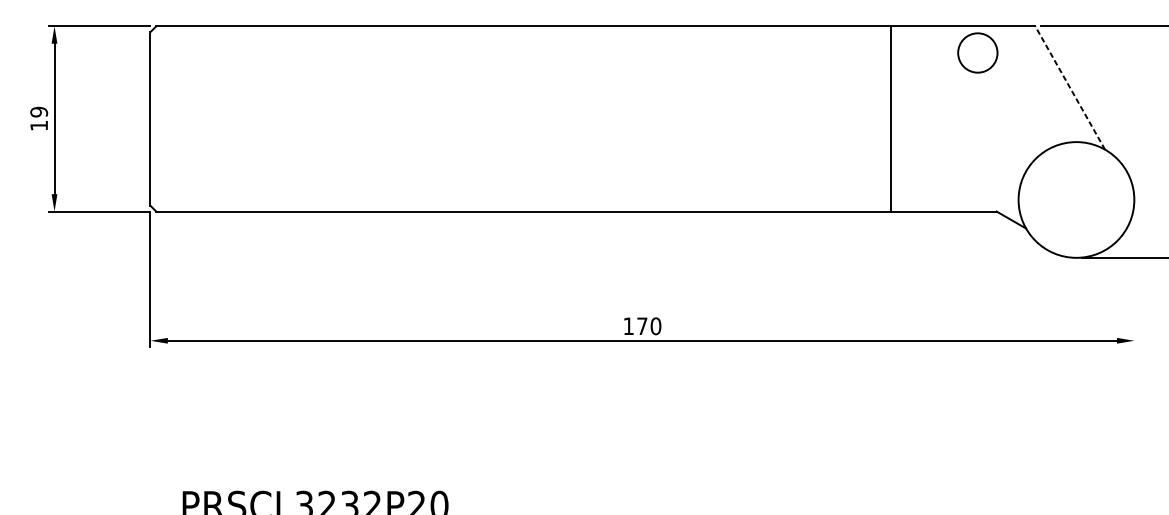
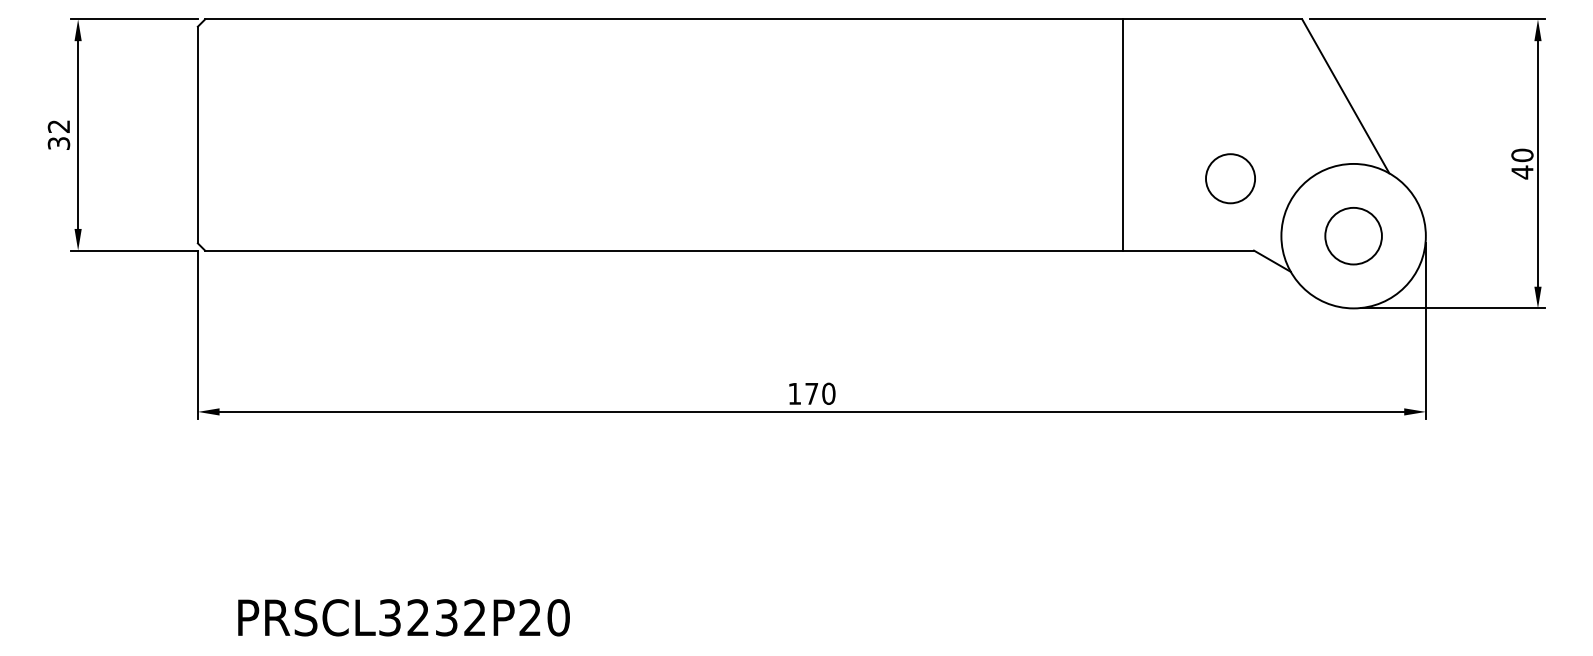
circle: (977, 52) -> (1230, 178), moved
line: (1069, 87) -> (1345, 95), dashed -> solid
text: (38, 118) -> (58, 134), 19 -> 32
circle: (1076, 200) -> (1353, 236), added
line: (1134, 276) -> (1425, 331), added

